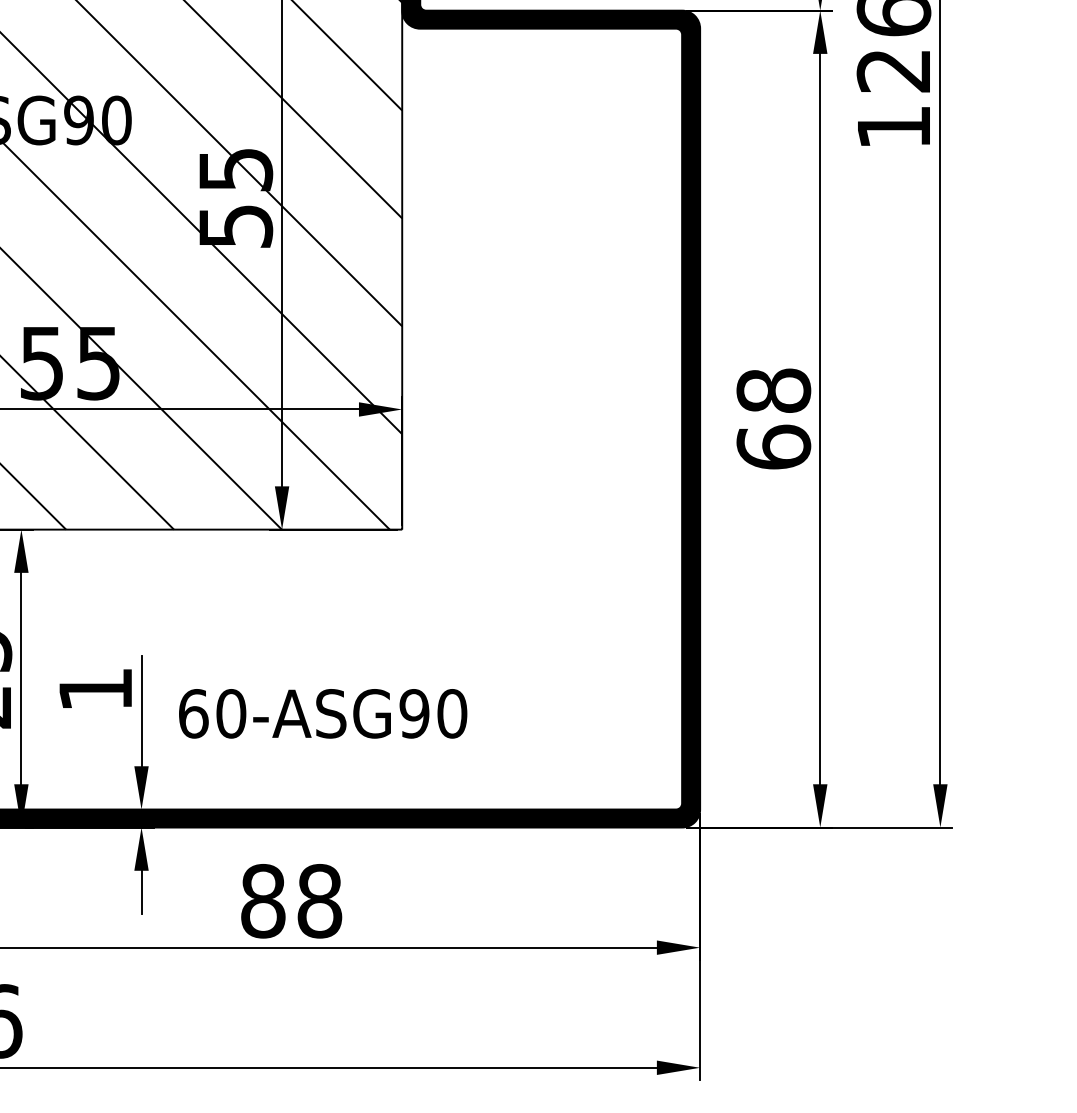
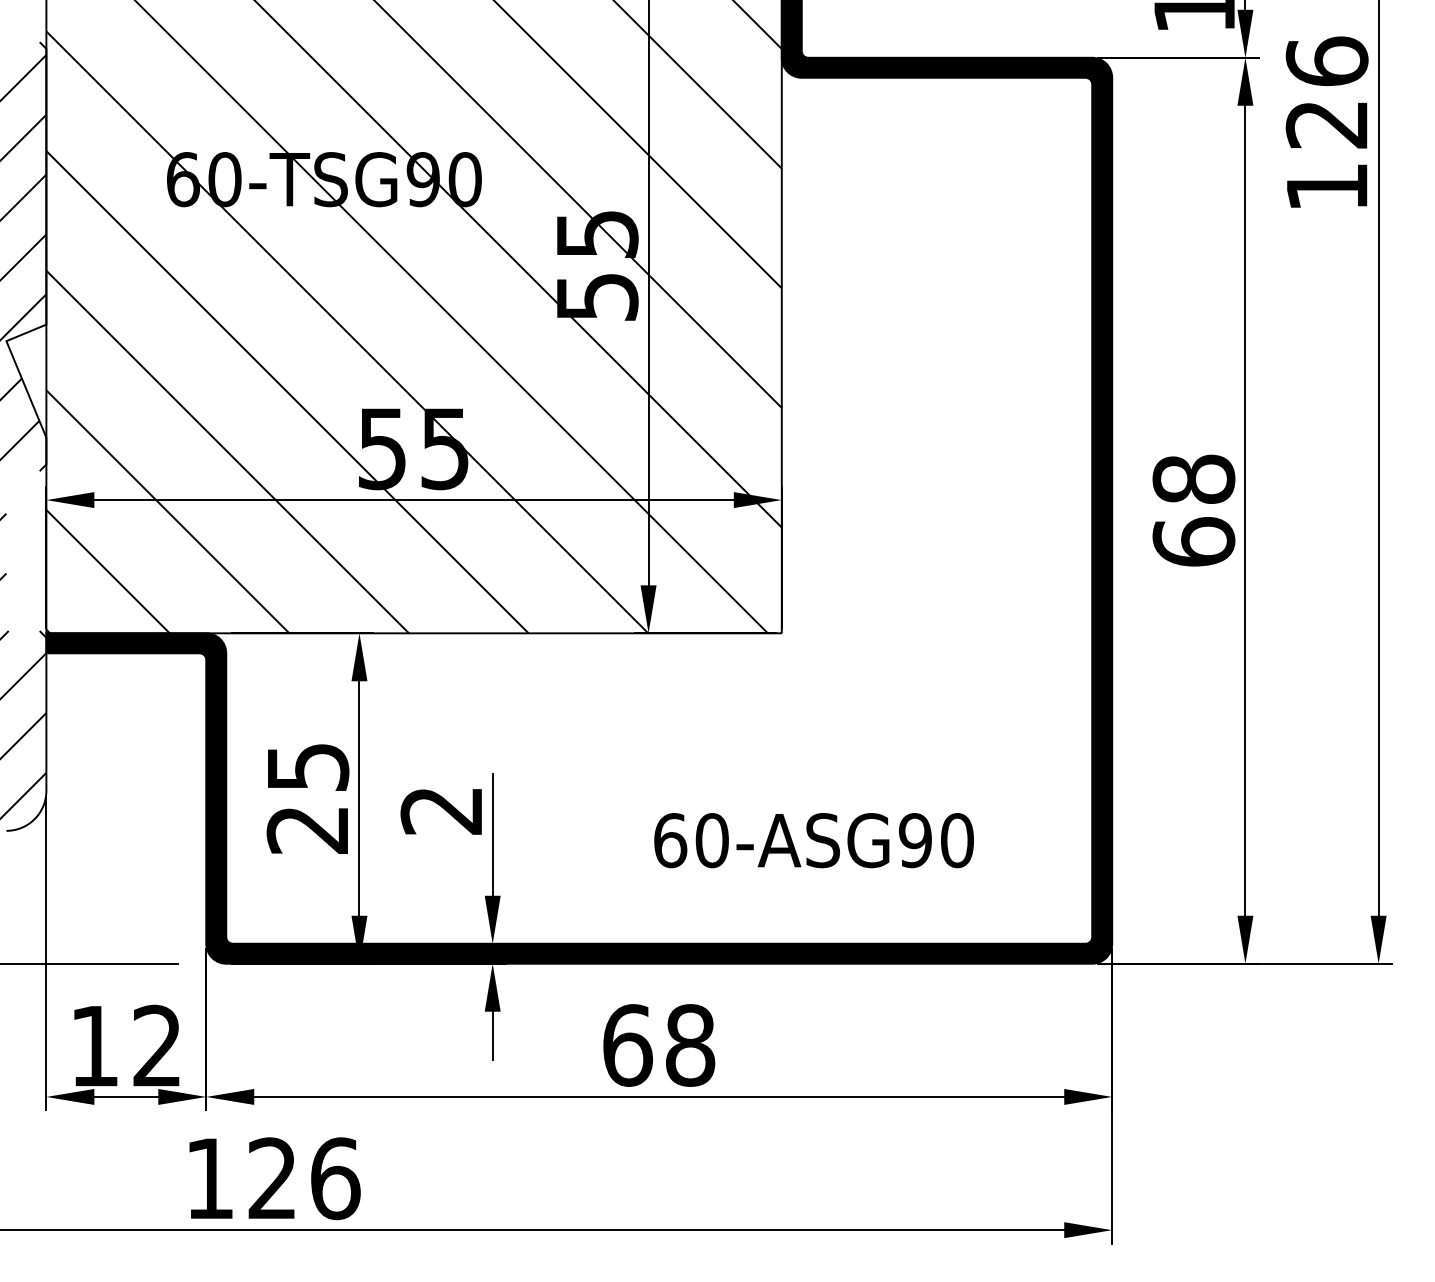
text: (94, 690) -> (440, 811), 1 -> 2
text: (322, 713) -> (813, 840), moved
text: (263, 901) -> (627, 1045), 88 -> 68

